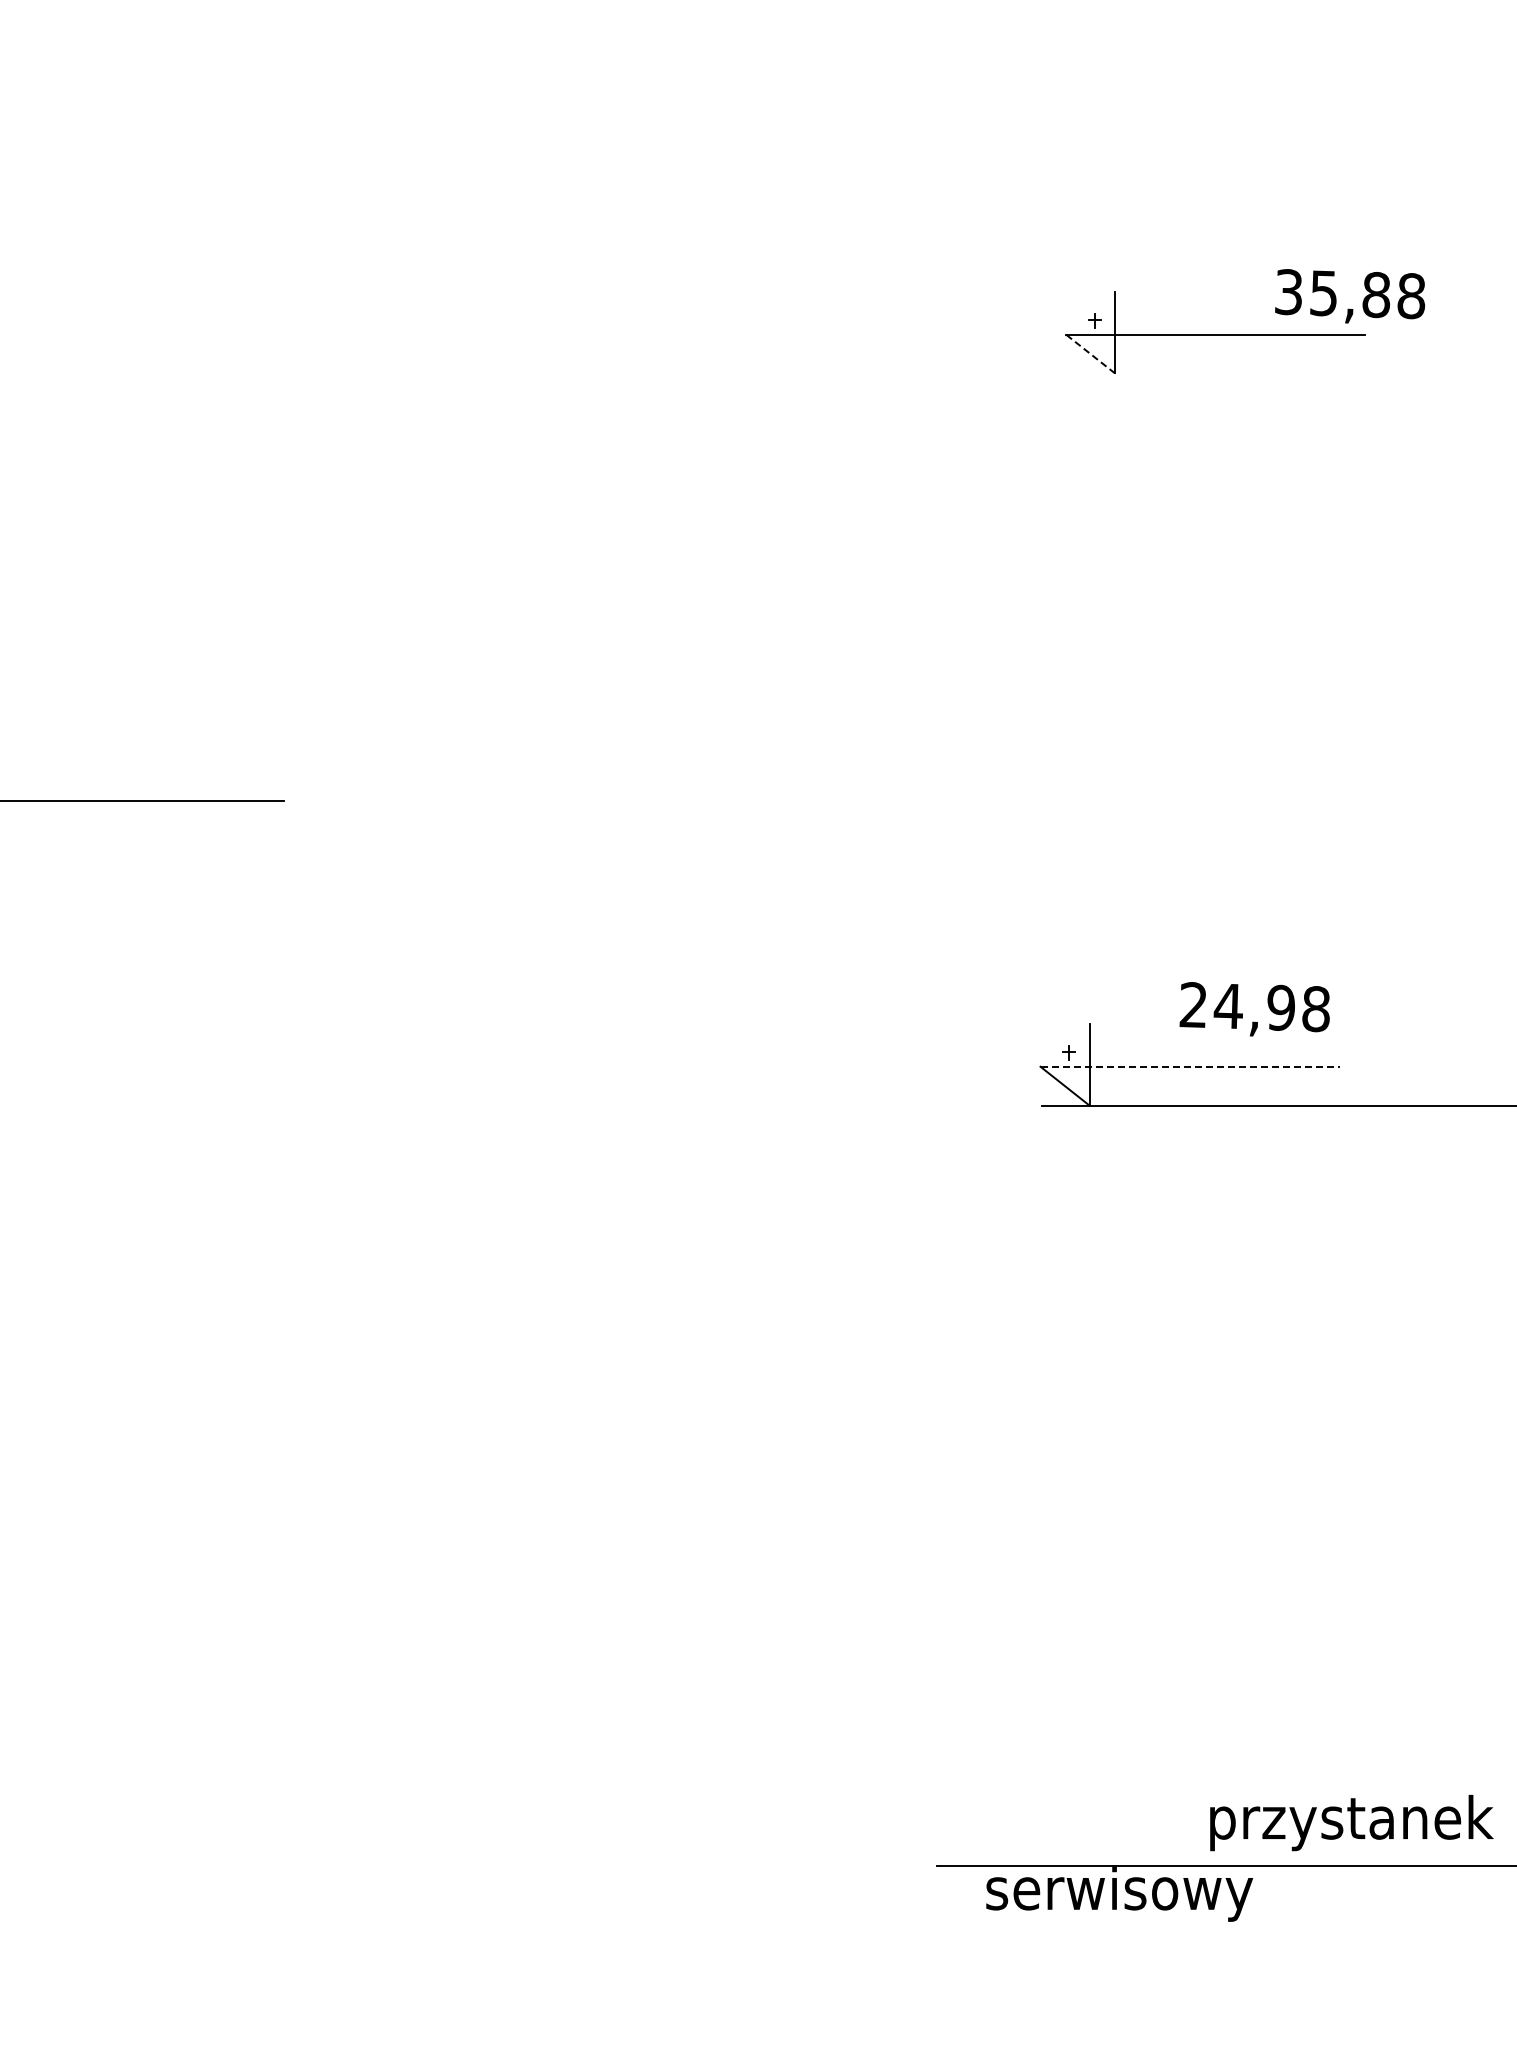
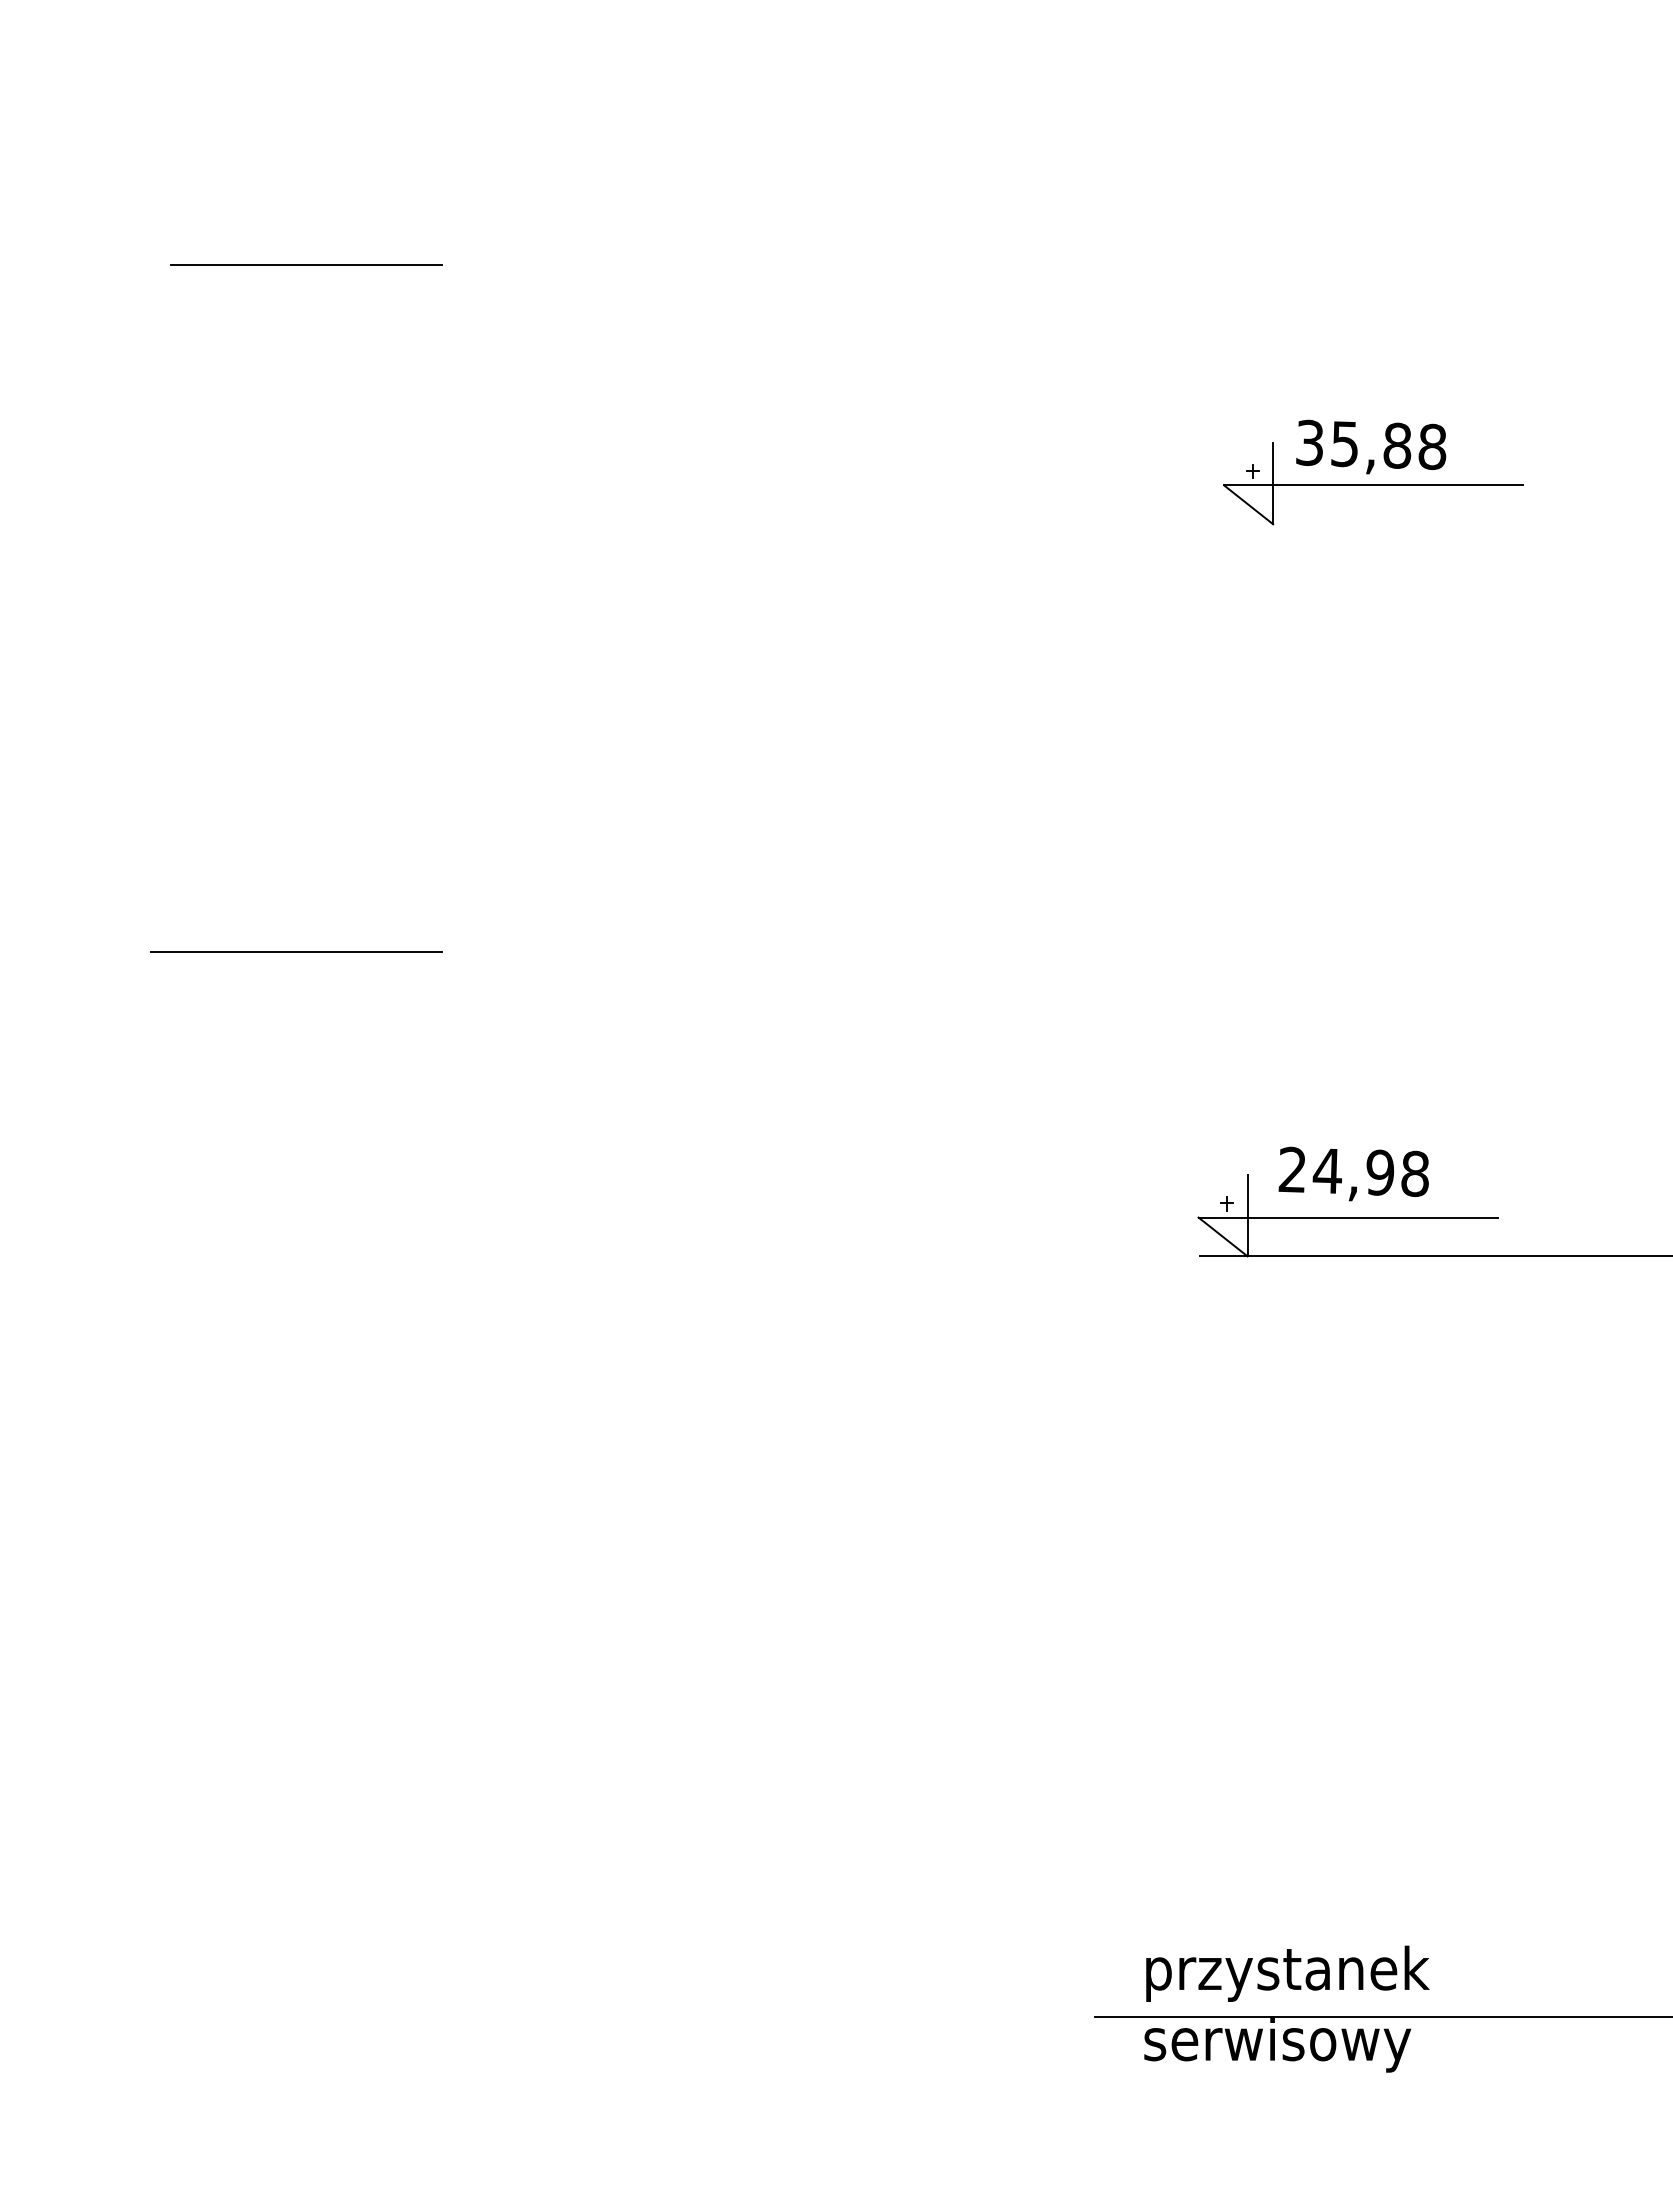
line: (148, 114) -> (306, 265), added
text: (1350, 295) -> (1371, 446), moved
line: (1090, 353) -> (1248, 504), dashed -> solid
text: (1254, 1008) -> (1353, 1173), moved
line: (1190, 1066) -> (1348, 1217), dashed -> solid
text: (1351, 1822) -> (1287, 1973), moved

